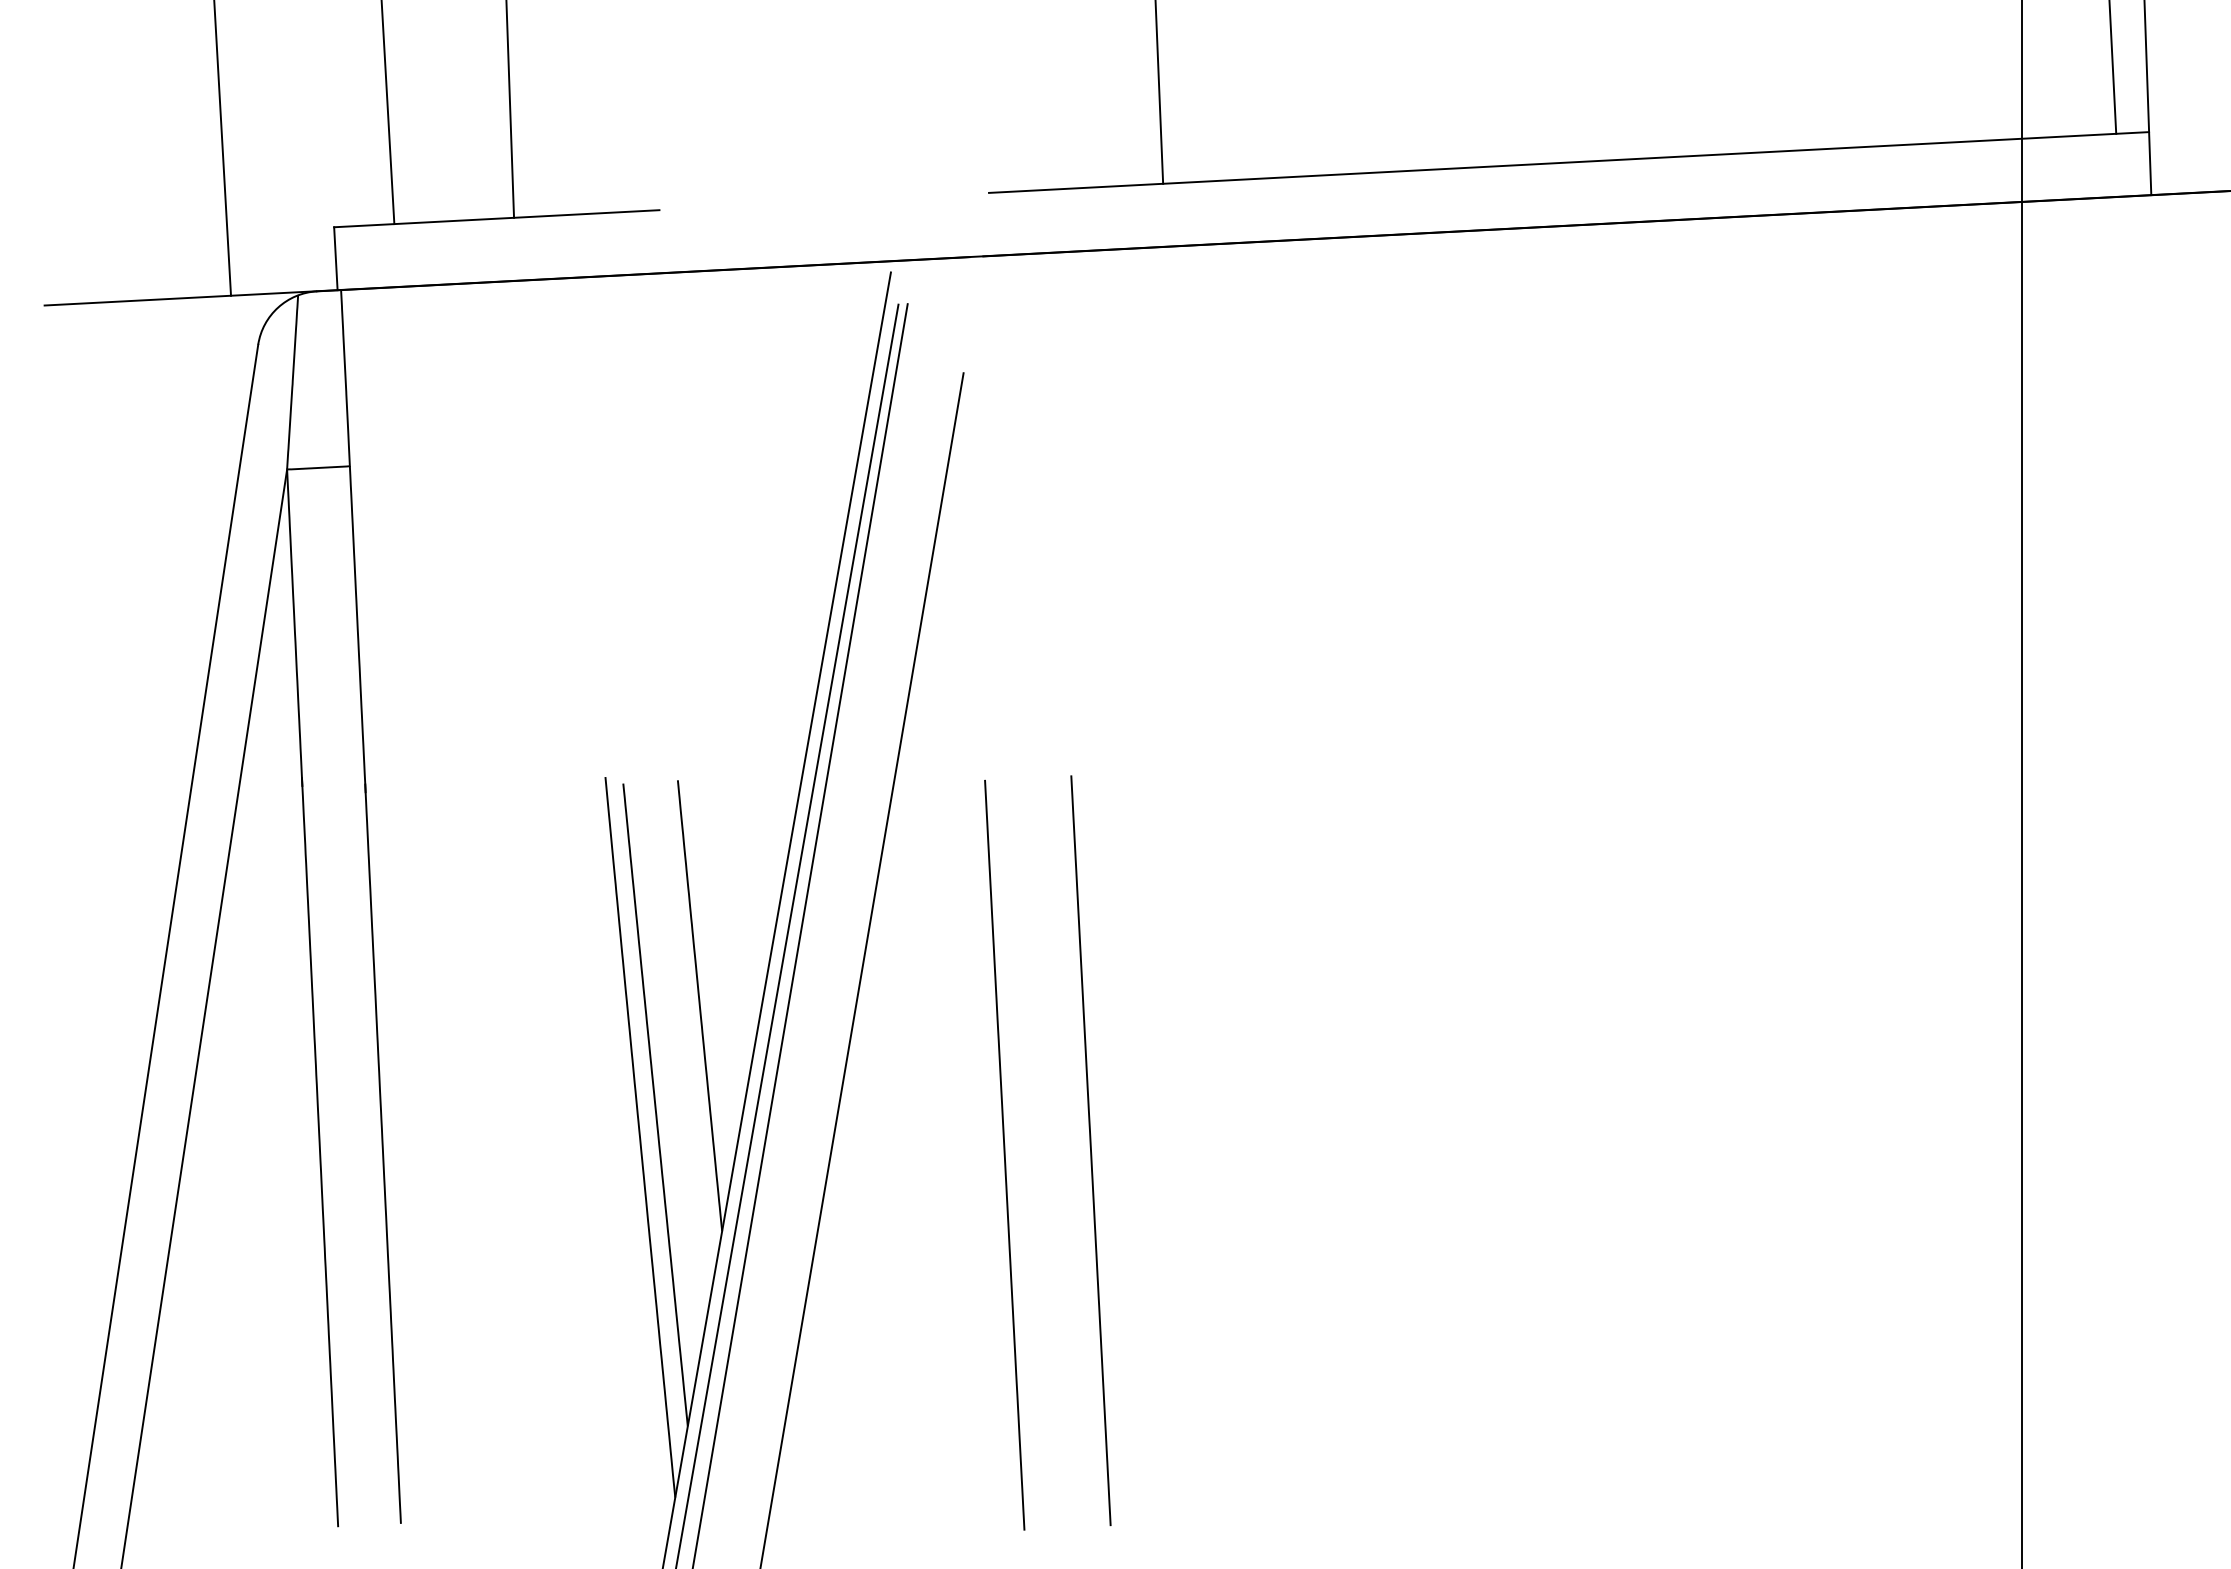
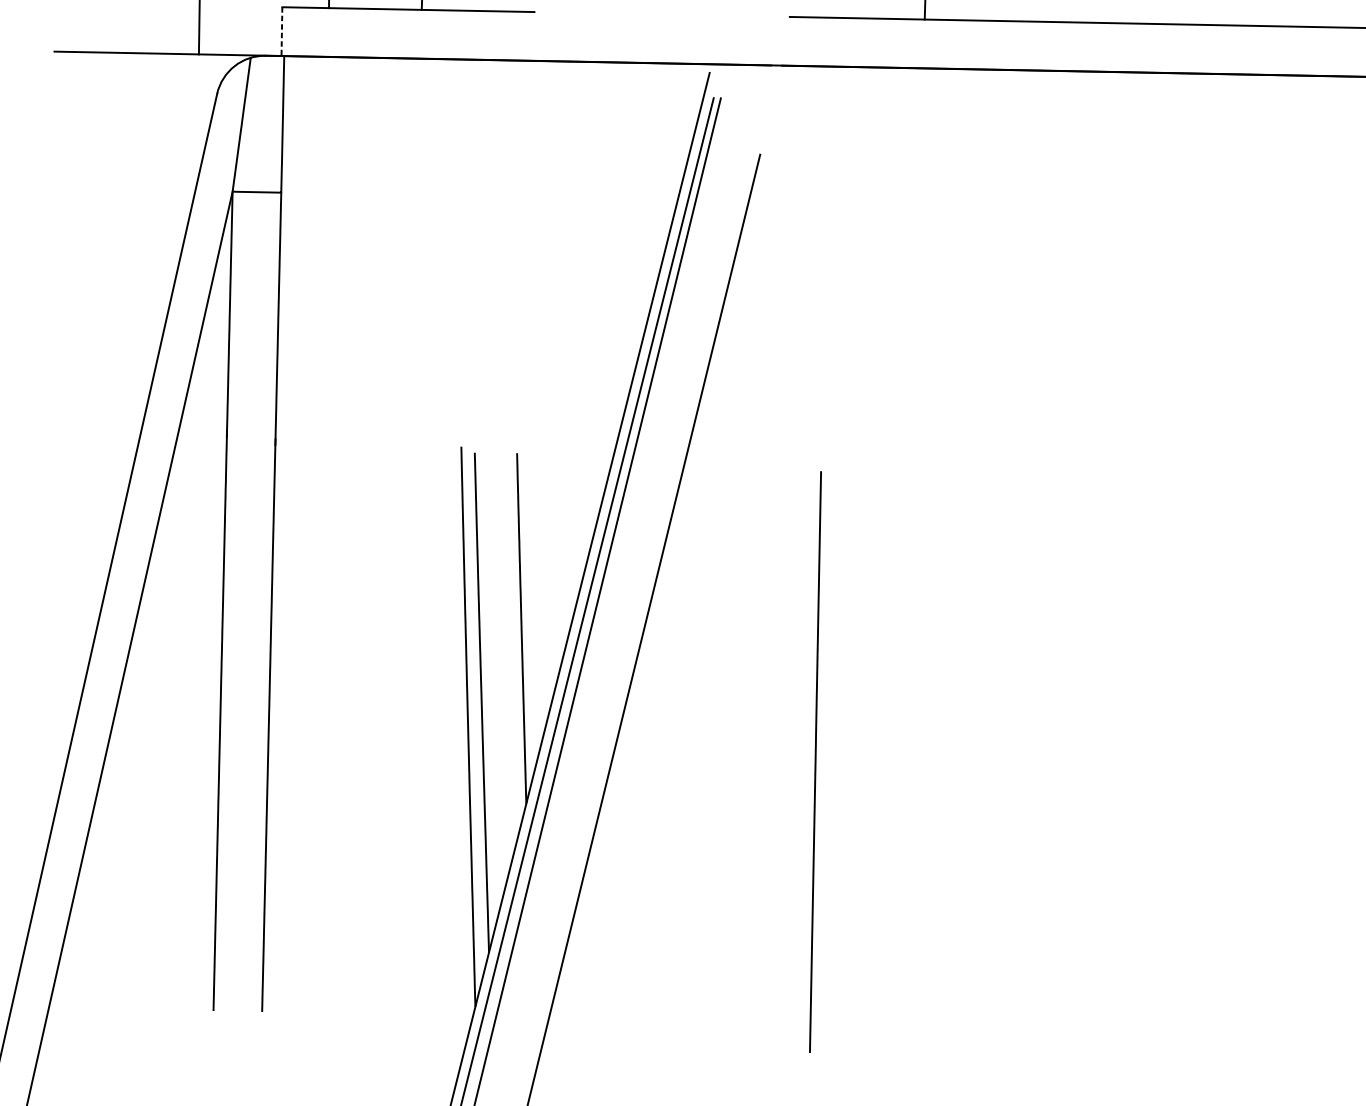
line: (335, 258) -> (281, 31), solid -> dashed
line: (1004, 1154) -> (748, 760), removed

